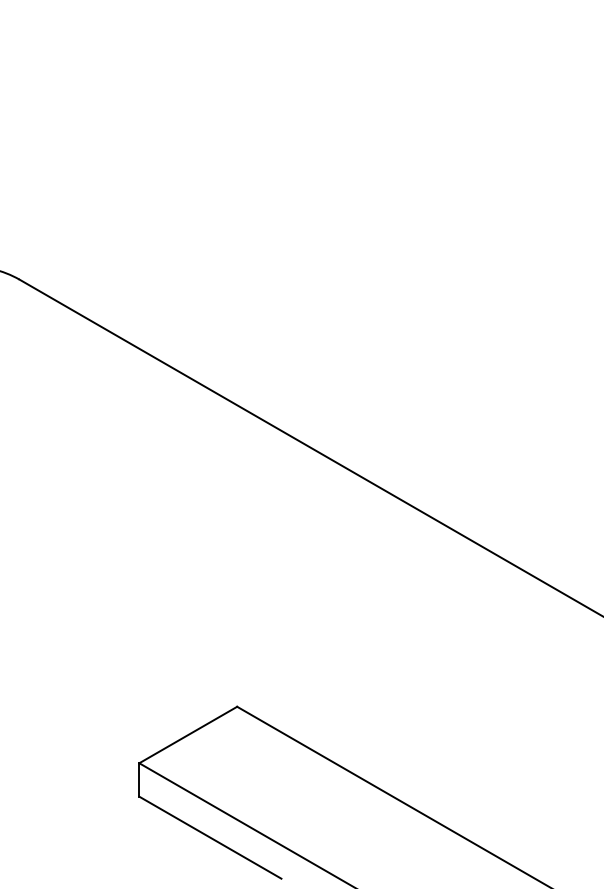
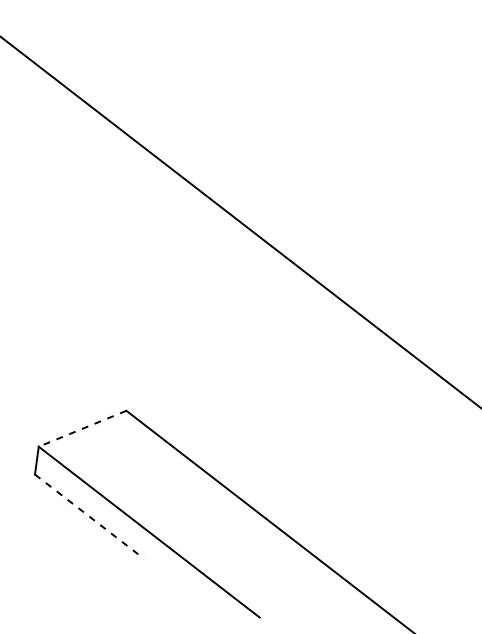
line: (187, 735) -> (81, 429), solid -> dashed
line: (210, 837) -> (89, 516), solid -> dashed

